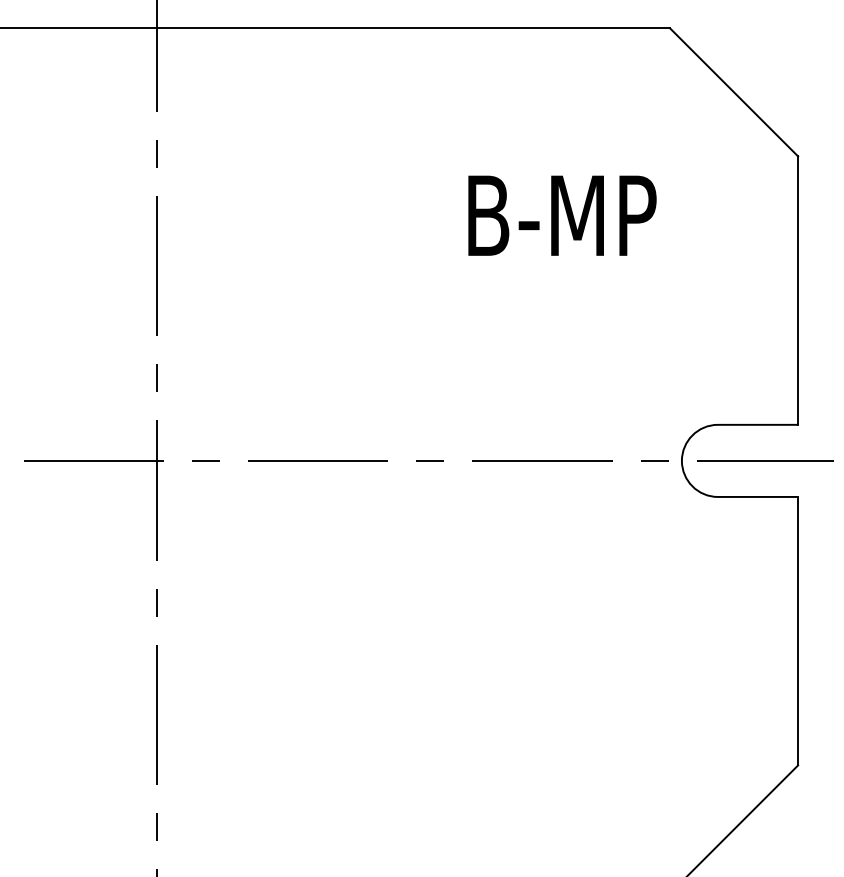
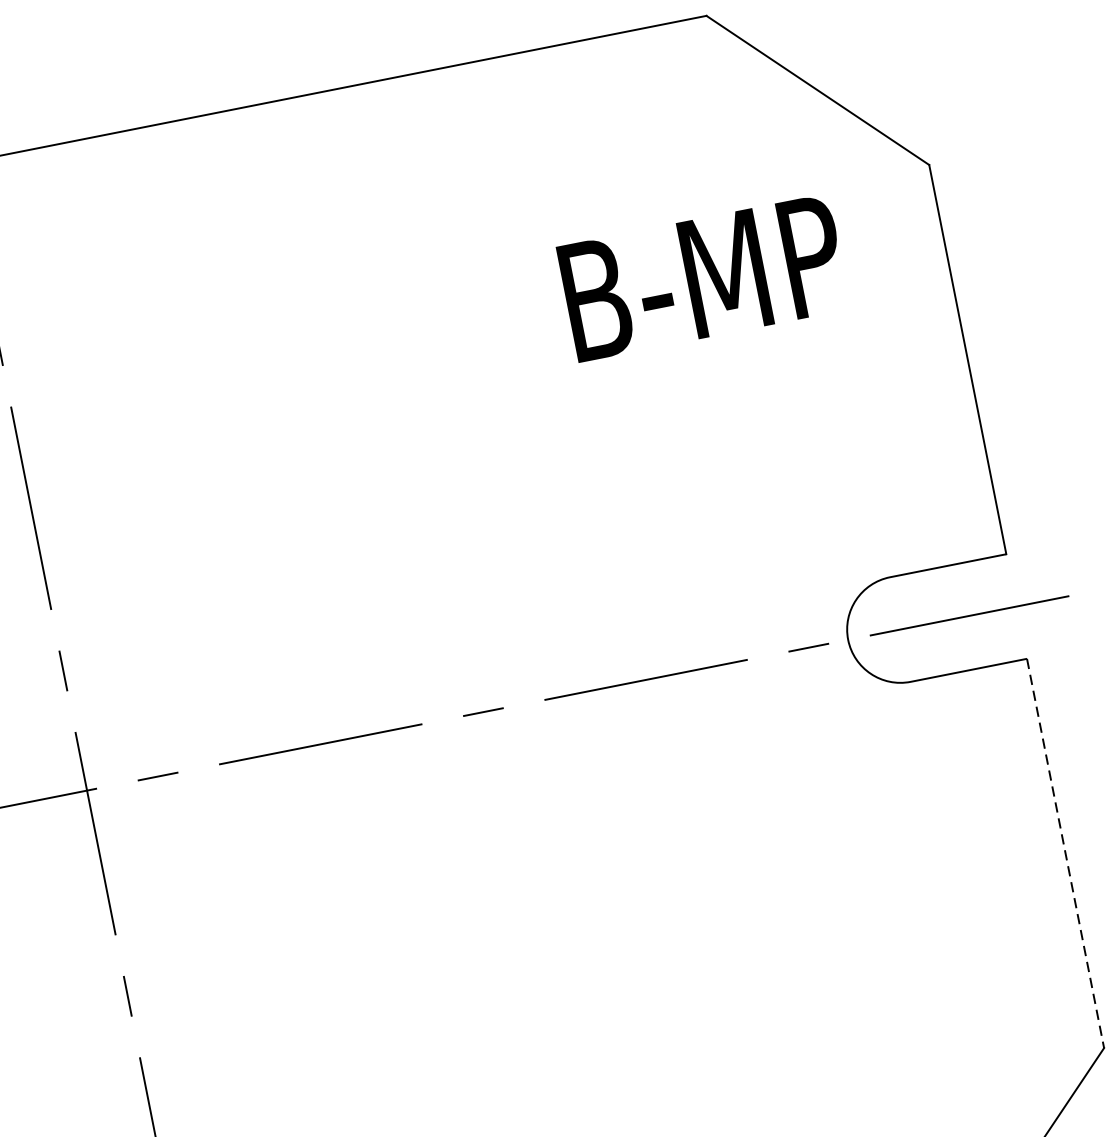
text: (562, 215) -> (703, 277), moved
line: (798, 631) -> (1066, 853), solid -> dashed

